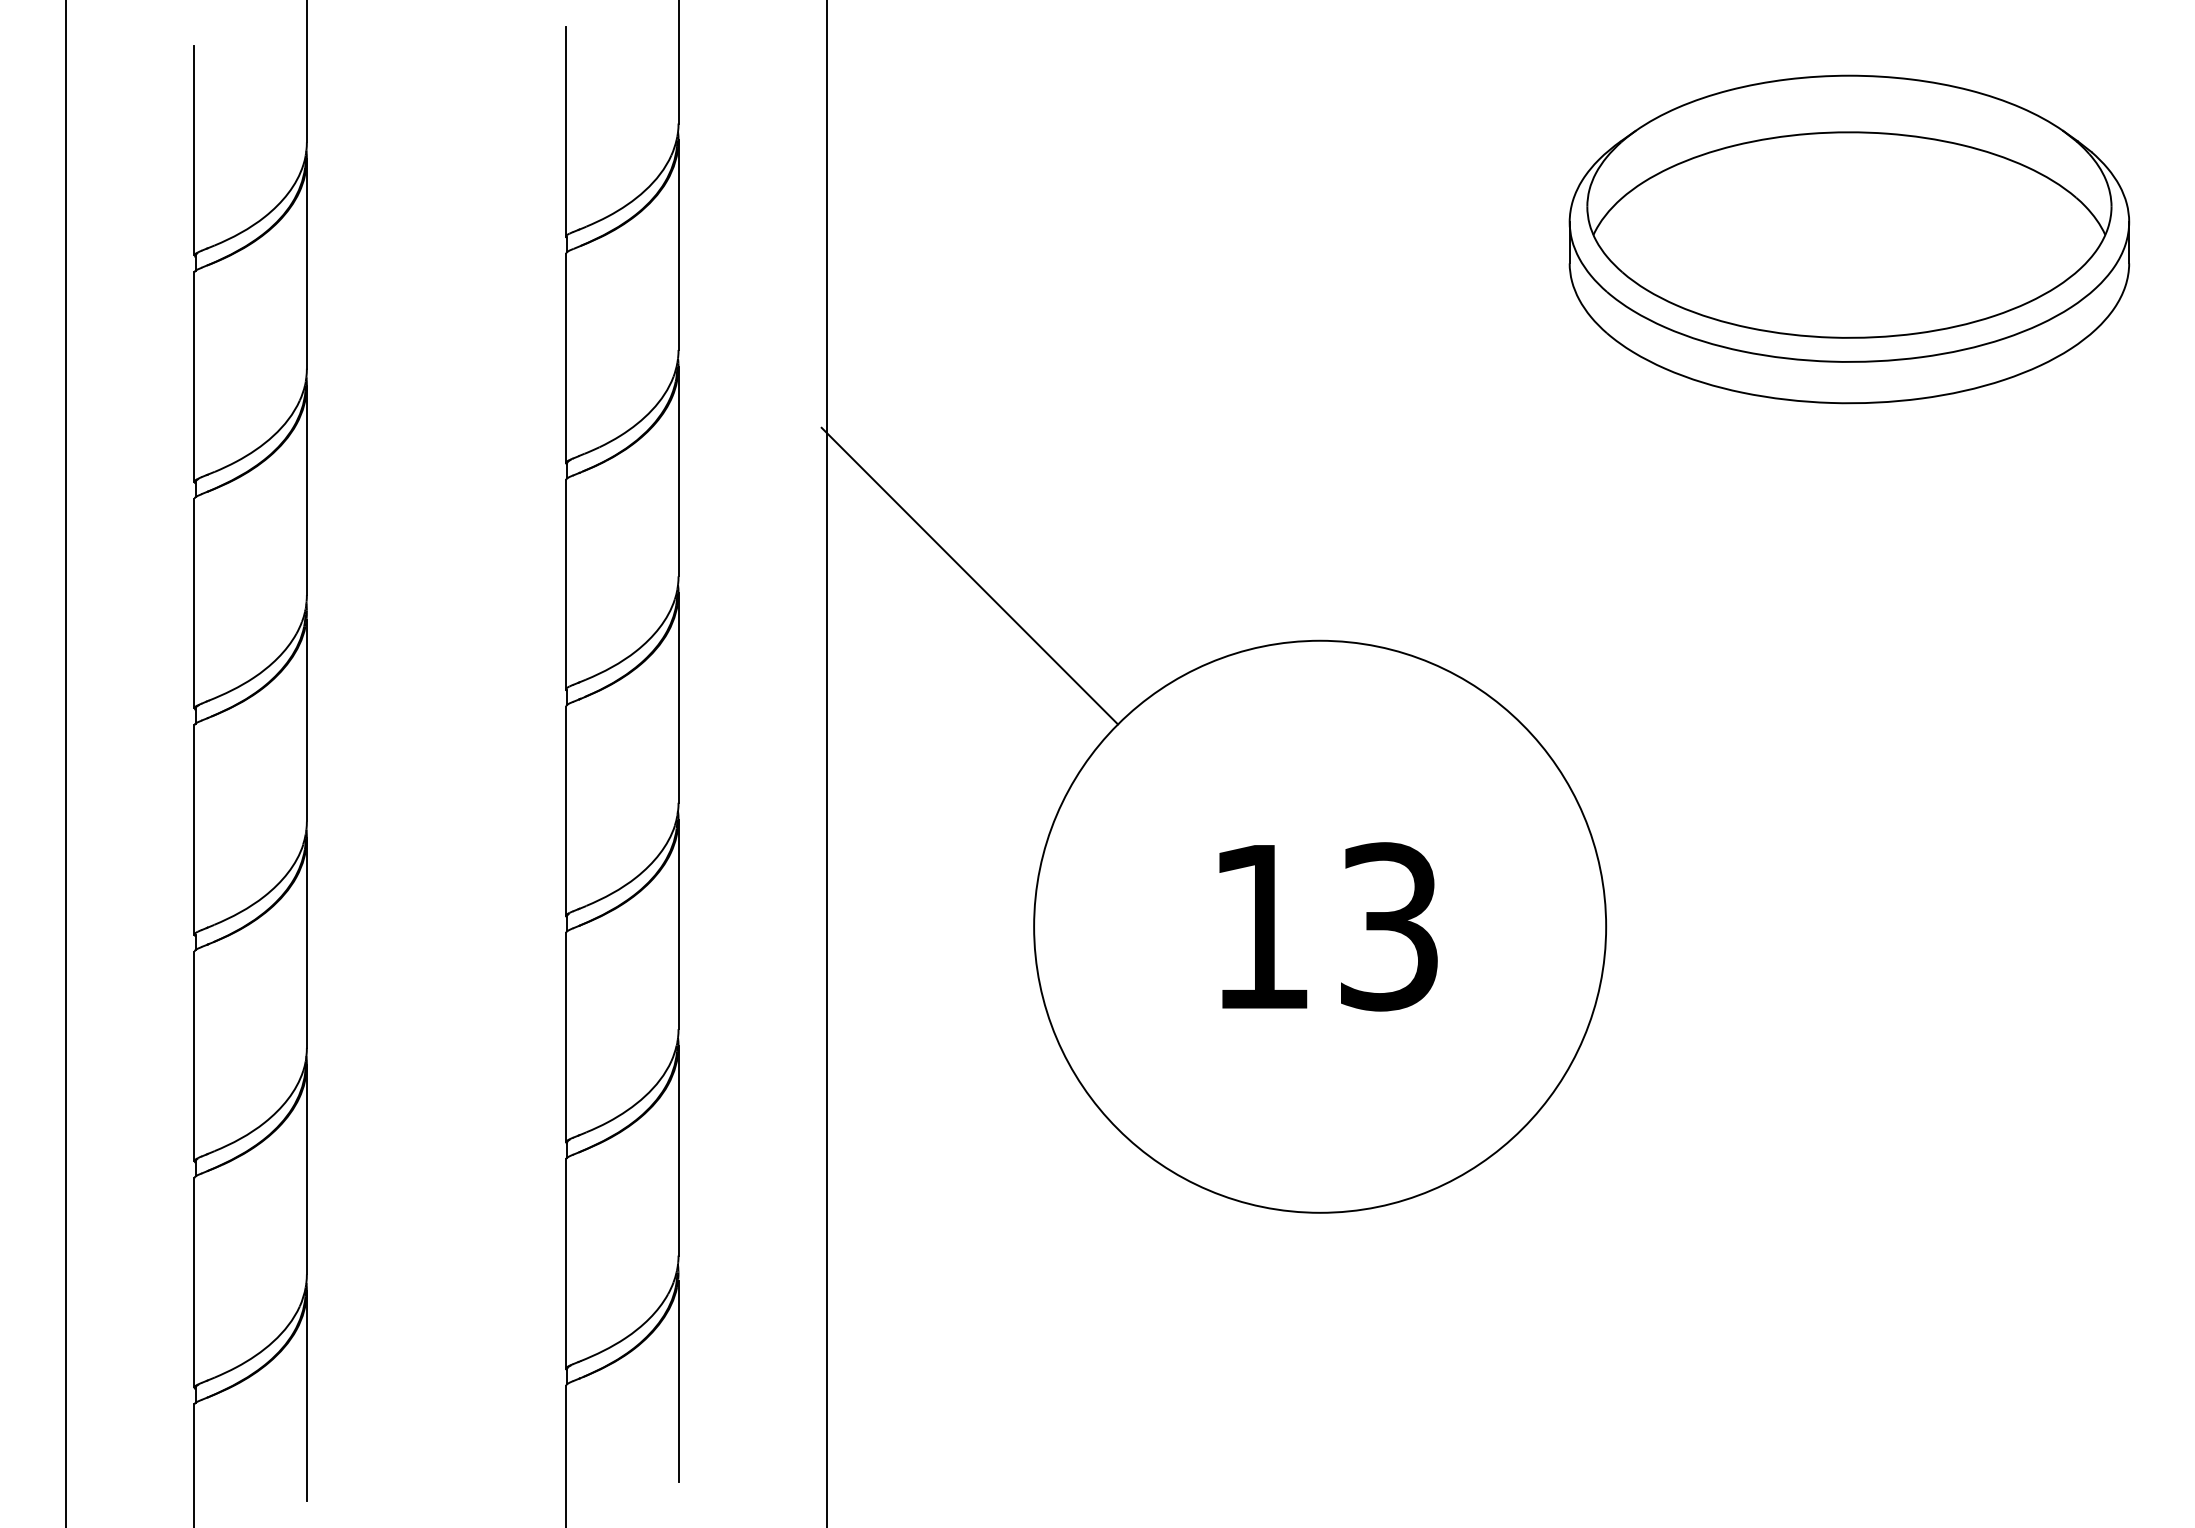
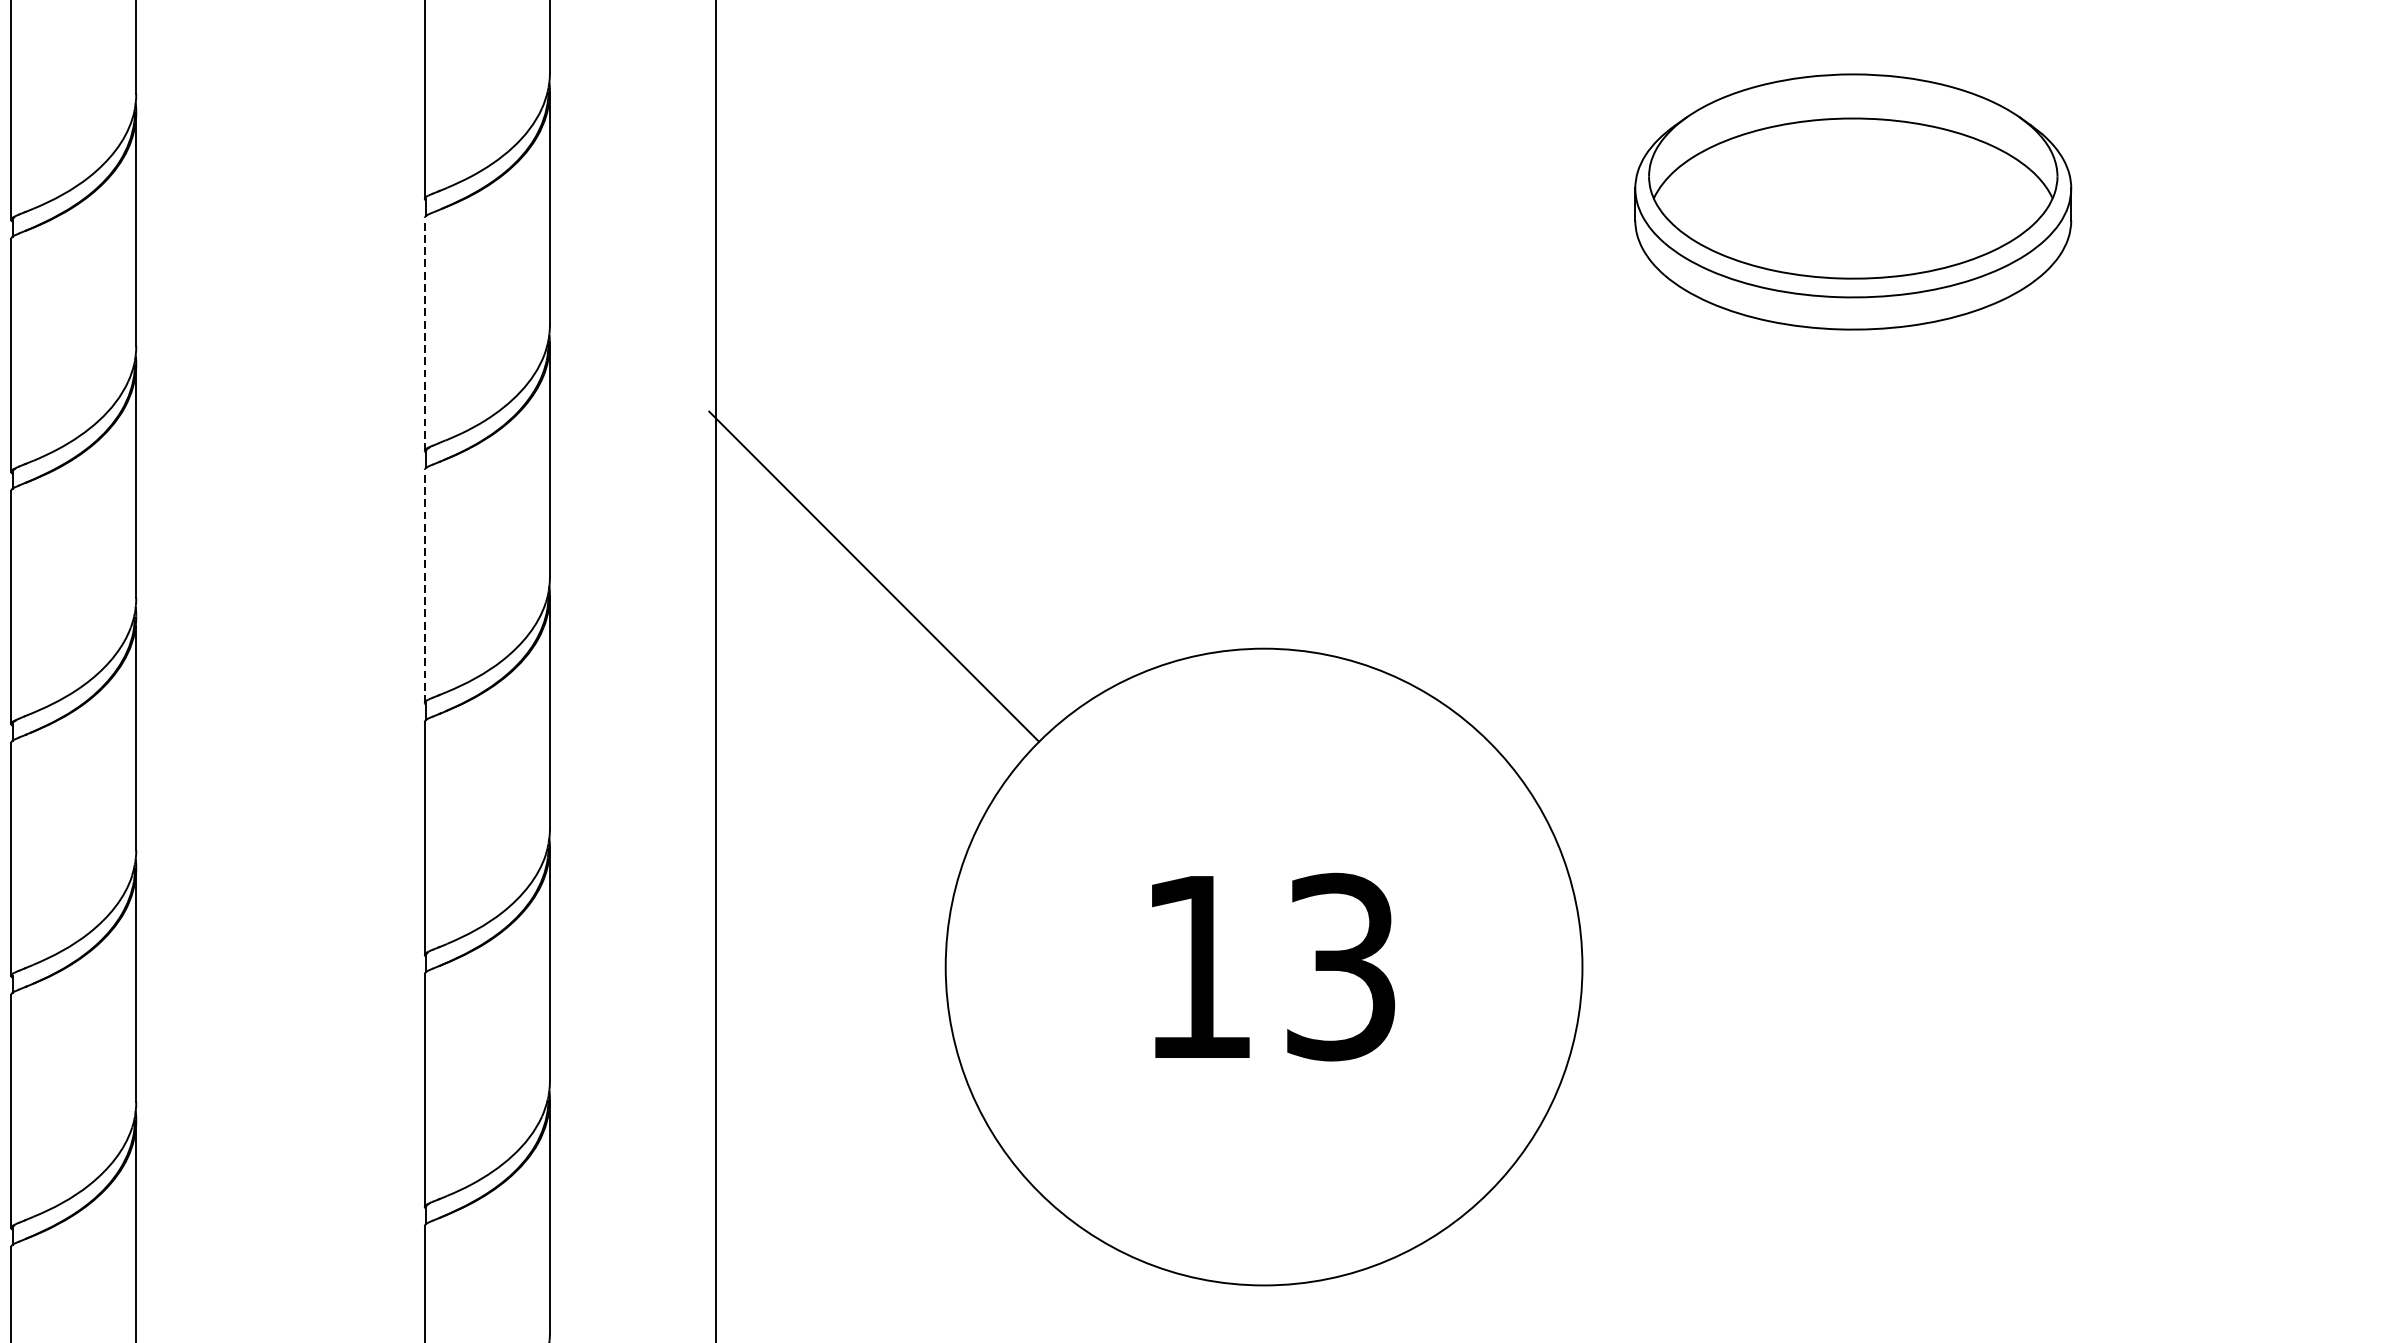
part: (1849, 239) -> (1853, 202), size x0.7
line: (566, 358) -> (425, 334), solid -> dashed
line: (566, 584) -> (425, 586), solid -> dashed

